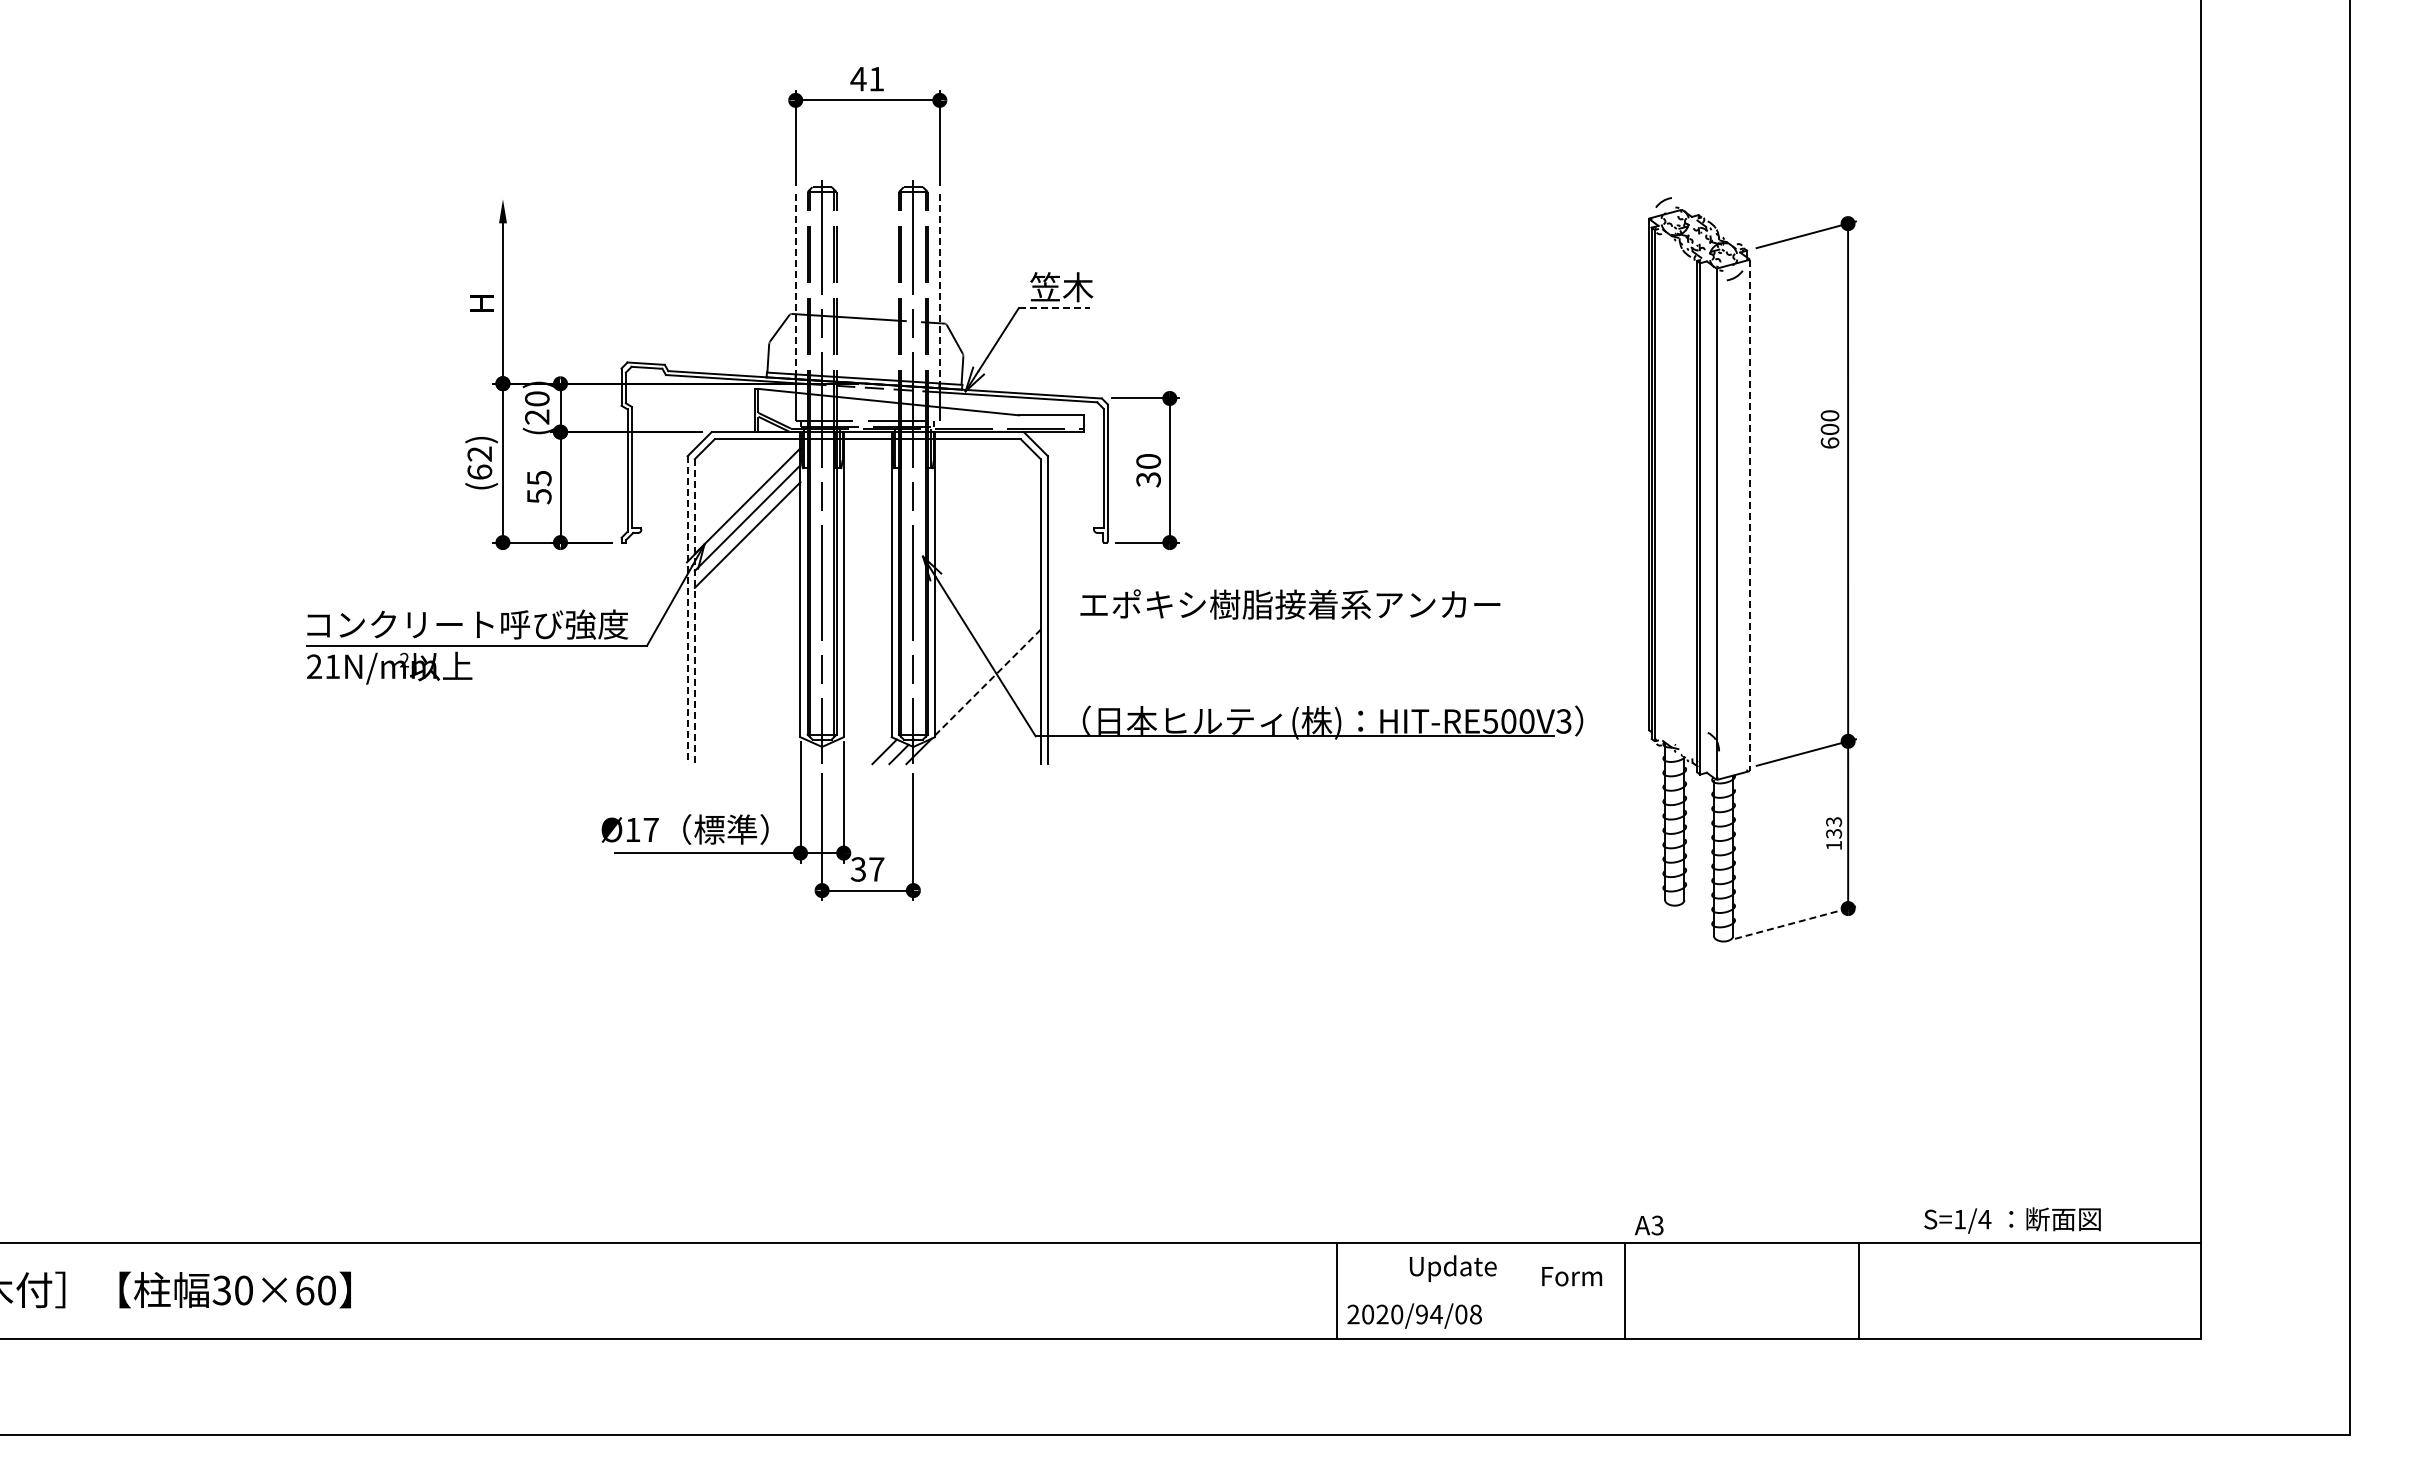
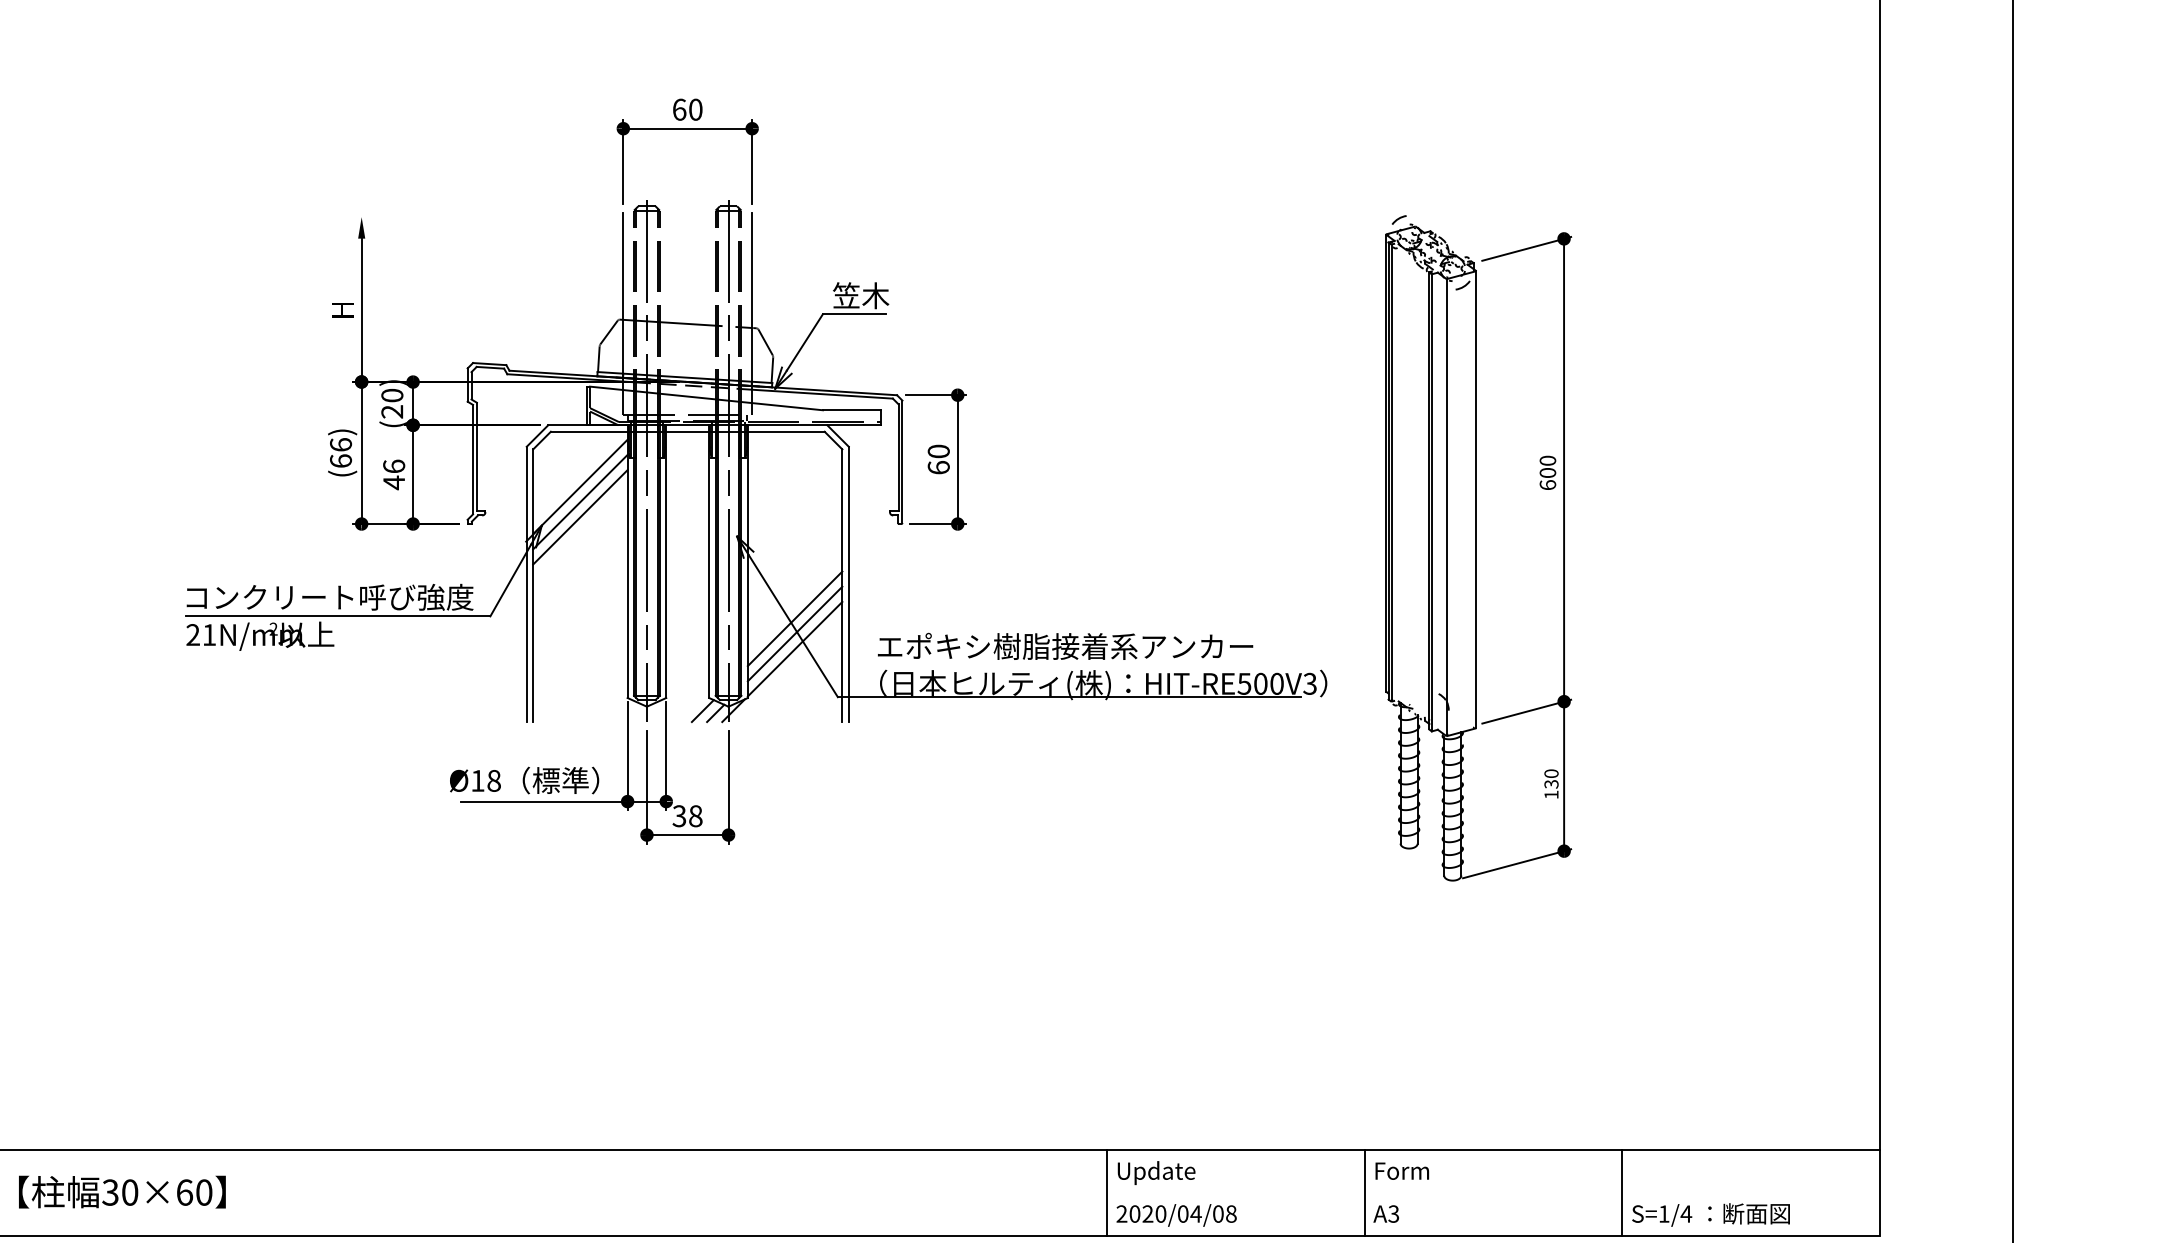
text: (867, 78) -> (687, 109), 41 -> 60
line: (795, 285) -> (623, 294), dashed -> solid
line: (939, 289) -> (751, 297), dashed -> solid
line: (1054, 308) -> (854, 314), dashed -> solid
text: (1829, 429) -> (1547, 472), moved
text: (479, 453) -> (340, 444), (62) -> (66)
text: (1148, 479) -> (938, 467), 30 -> 60
text: (539, 487) -> (394, 474), 55 -> 46
line: (1749, 515) -> (1475, 499), dashed -> solid
text: (1290, 604) -> (1065, 646), moved
line: (687, 610) -> (526, 584), dashed -> solid
line: (694, 612) -> (532, 586), dashed -> solid
line: (987, 648) -> (794, 618), added
line: (987, 665) -> (794, 633), added
line: (987, 682) -> (794, 649), dashed -> solid
text: (1833, 821) -> (1551, 773), 133 -> 130
text: (650, 829) -> (493, 780), Ø17 -> Ø18
text: (876, 869) -> (695, 816), 37 -> 38
line: (1795, 922) -> (1517, 863), dashed -> solid
text: (2012, 1220) -> (1711, 1214), moved
text: (1649, 1225) -> (1386, 1214), moved
text: (1453, 1268) -> (1156, 1172), moved
text: (1572, 1276) -> (1402, 1171), moved
line: (1859, 1290) -> (1622, 1192), moved
text: (1421, 1314) -> (1182, 1214), 2020/94/08 -> 2020/04/08

